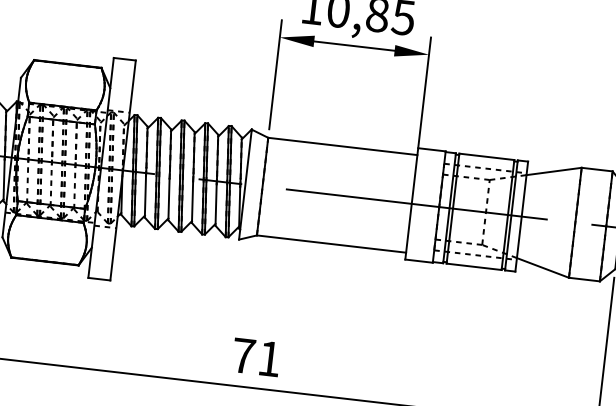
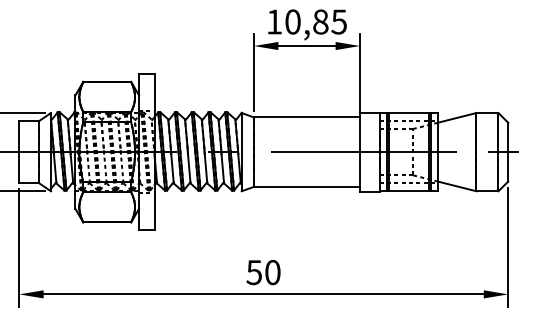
text: (256, 357) -> (263, 272), 71 -> 50

